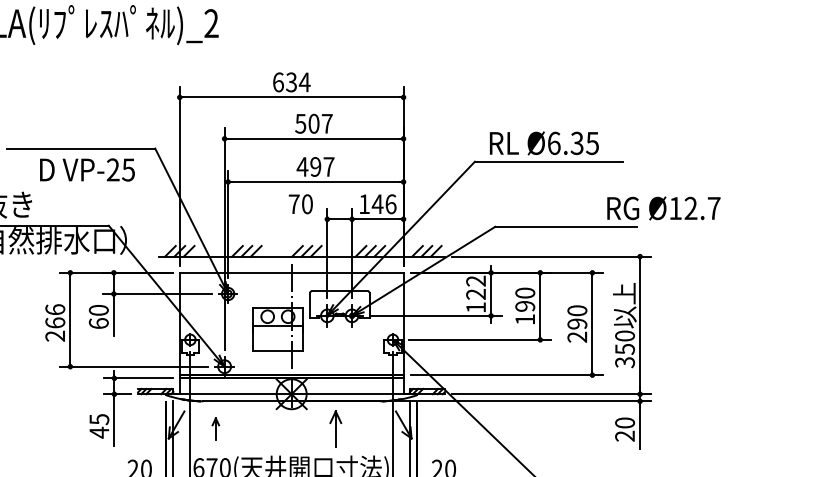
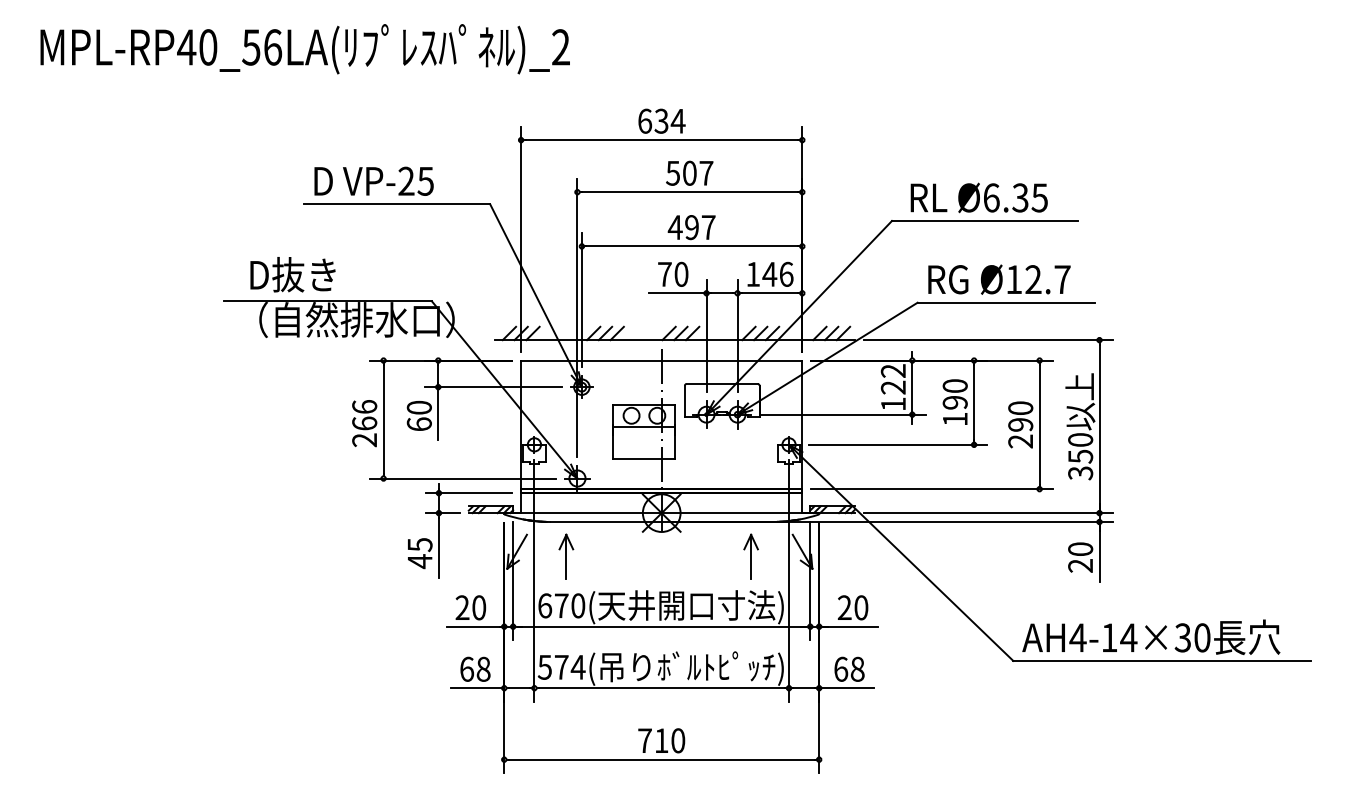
text: (86, 169) -> (373, 180), moved
text: (663, 208) -> (999, 279), moved
line: (304, 219) -> (677, 293), added
part: (215, 428) -> (566, 556), size x1.67
part: (335, 428) -> (750, 556), moved

